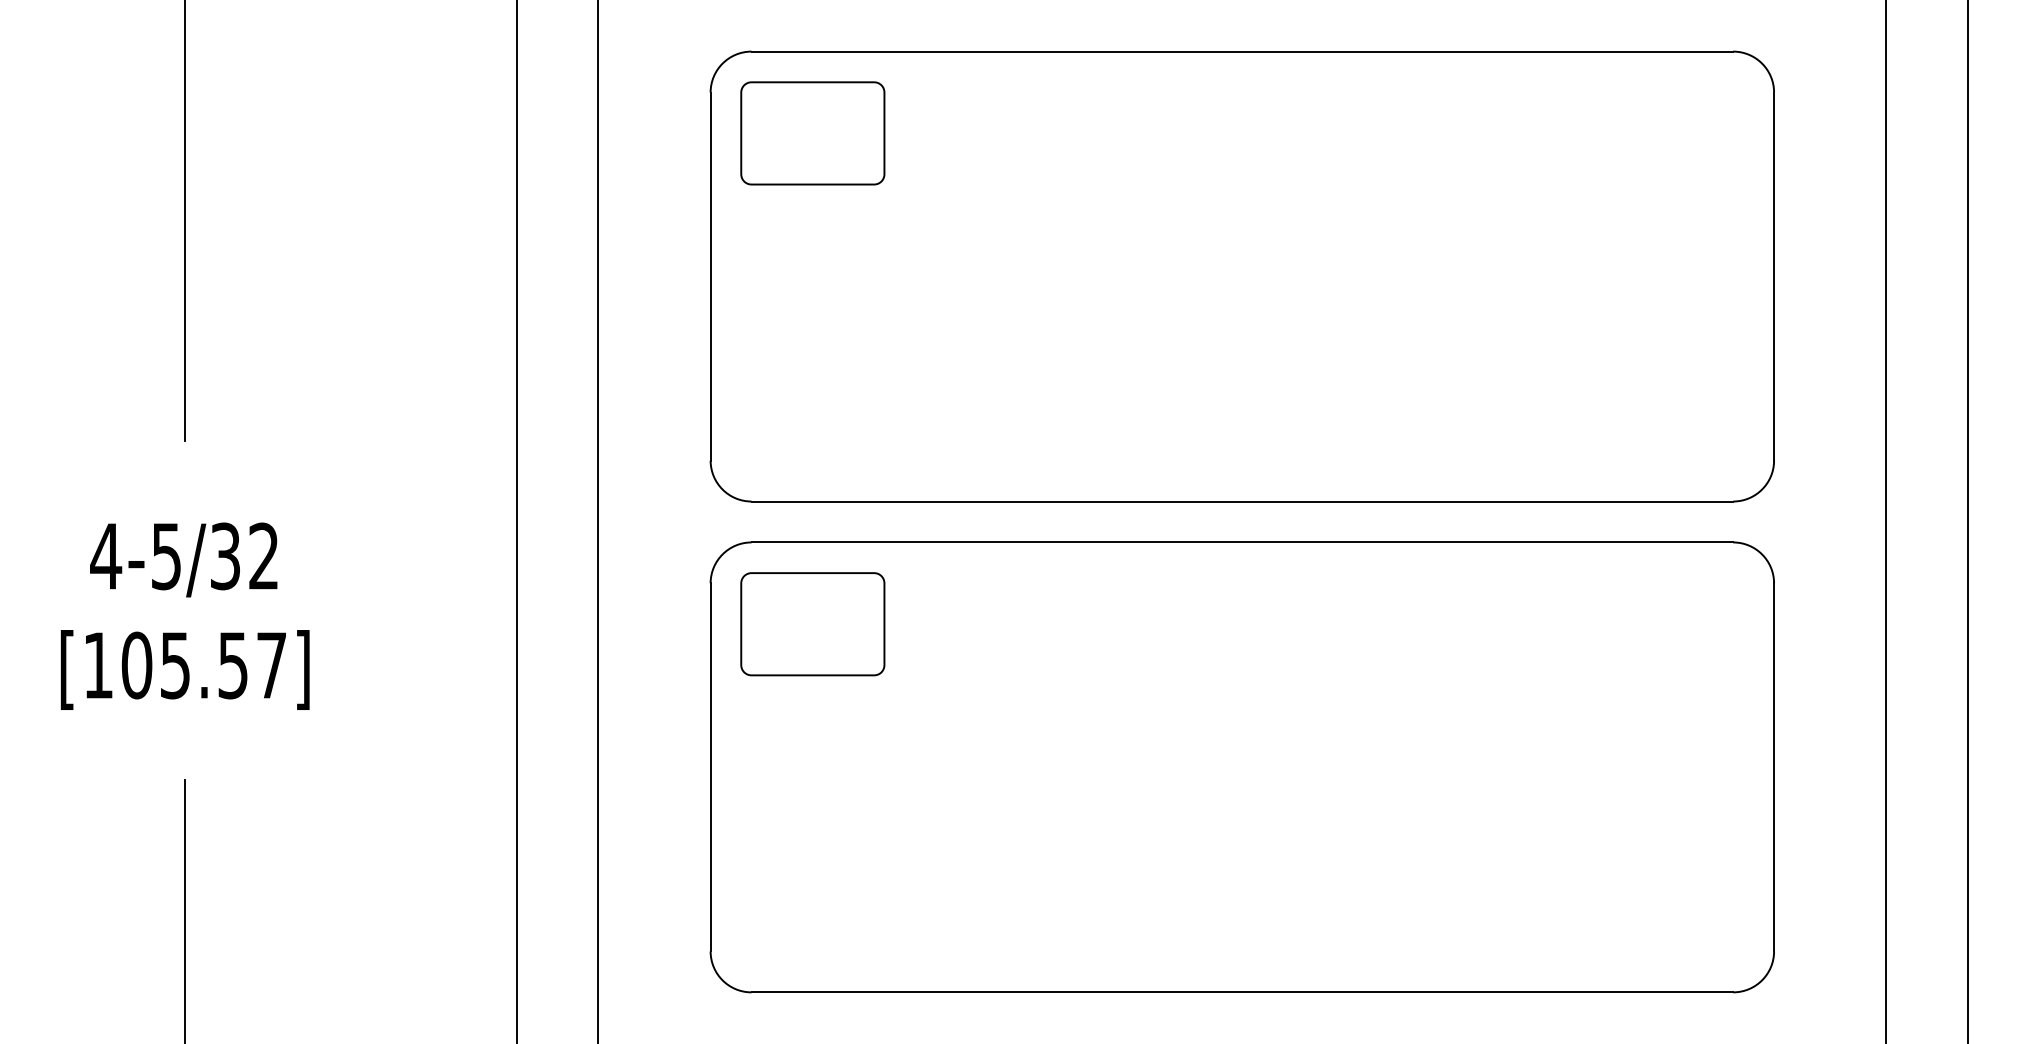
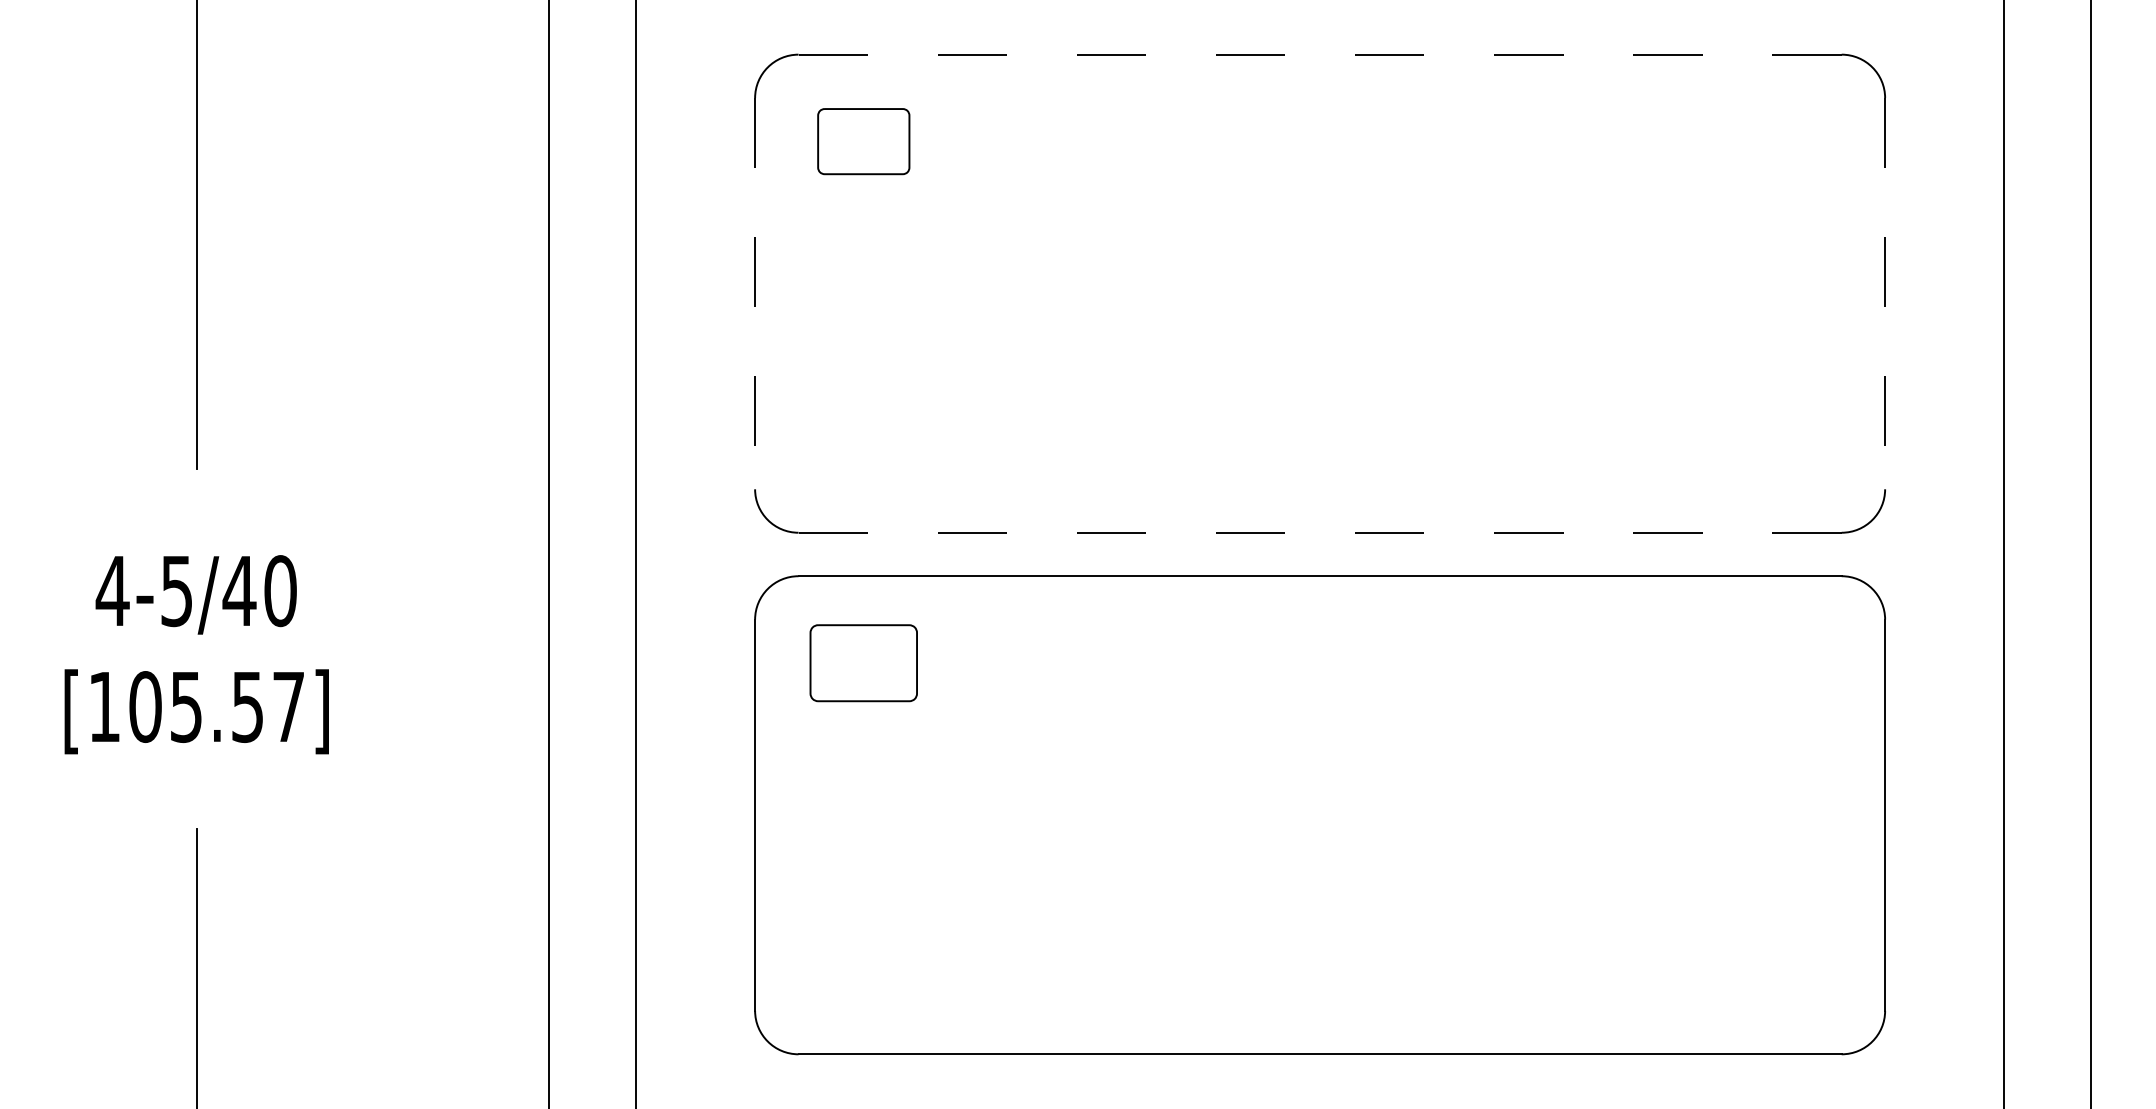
line: (1242, 51) -> (1320, 54), solid -> dashed
part: (812, 133) -> (863, 141), size x0.6
line: (710, 277) -> (754, 294), solid -> dashed
line: (1774, 277) -> (1885, 294), solid -> dashed
line: (1242, 501) -> (1320, 532), solid -> dashed
text: (244, 556) -> (259, 591), 4-5/32 -> 4-5/40
part: (812, 624) -> (863, 663), size x0.7

